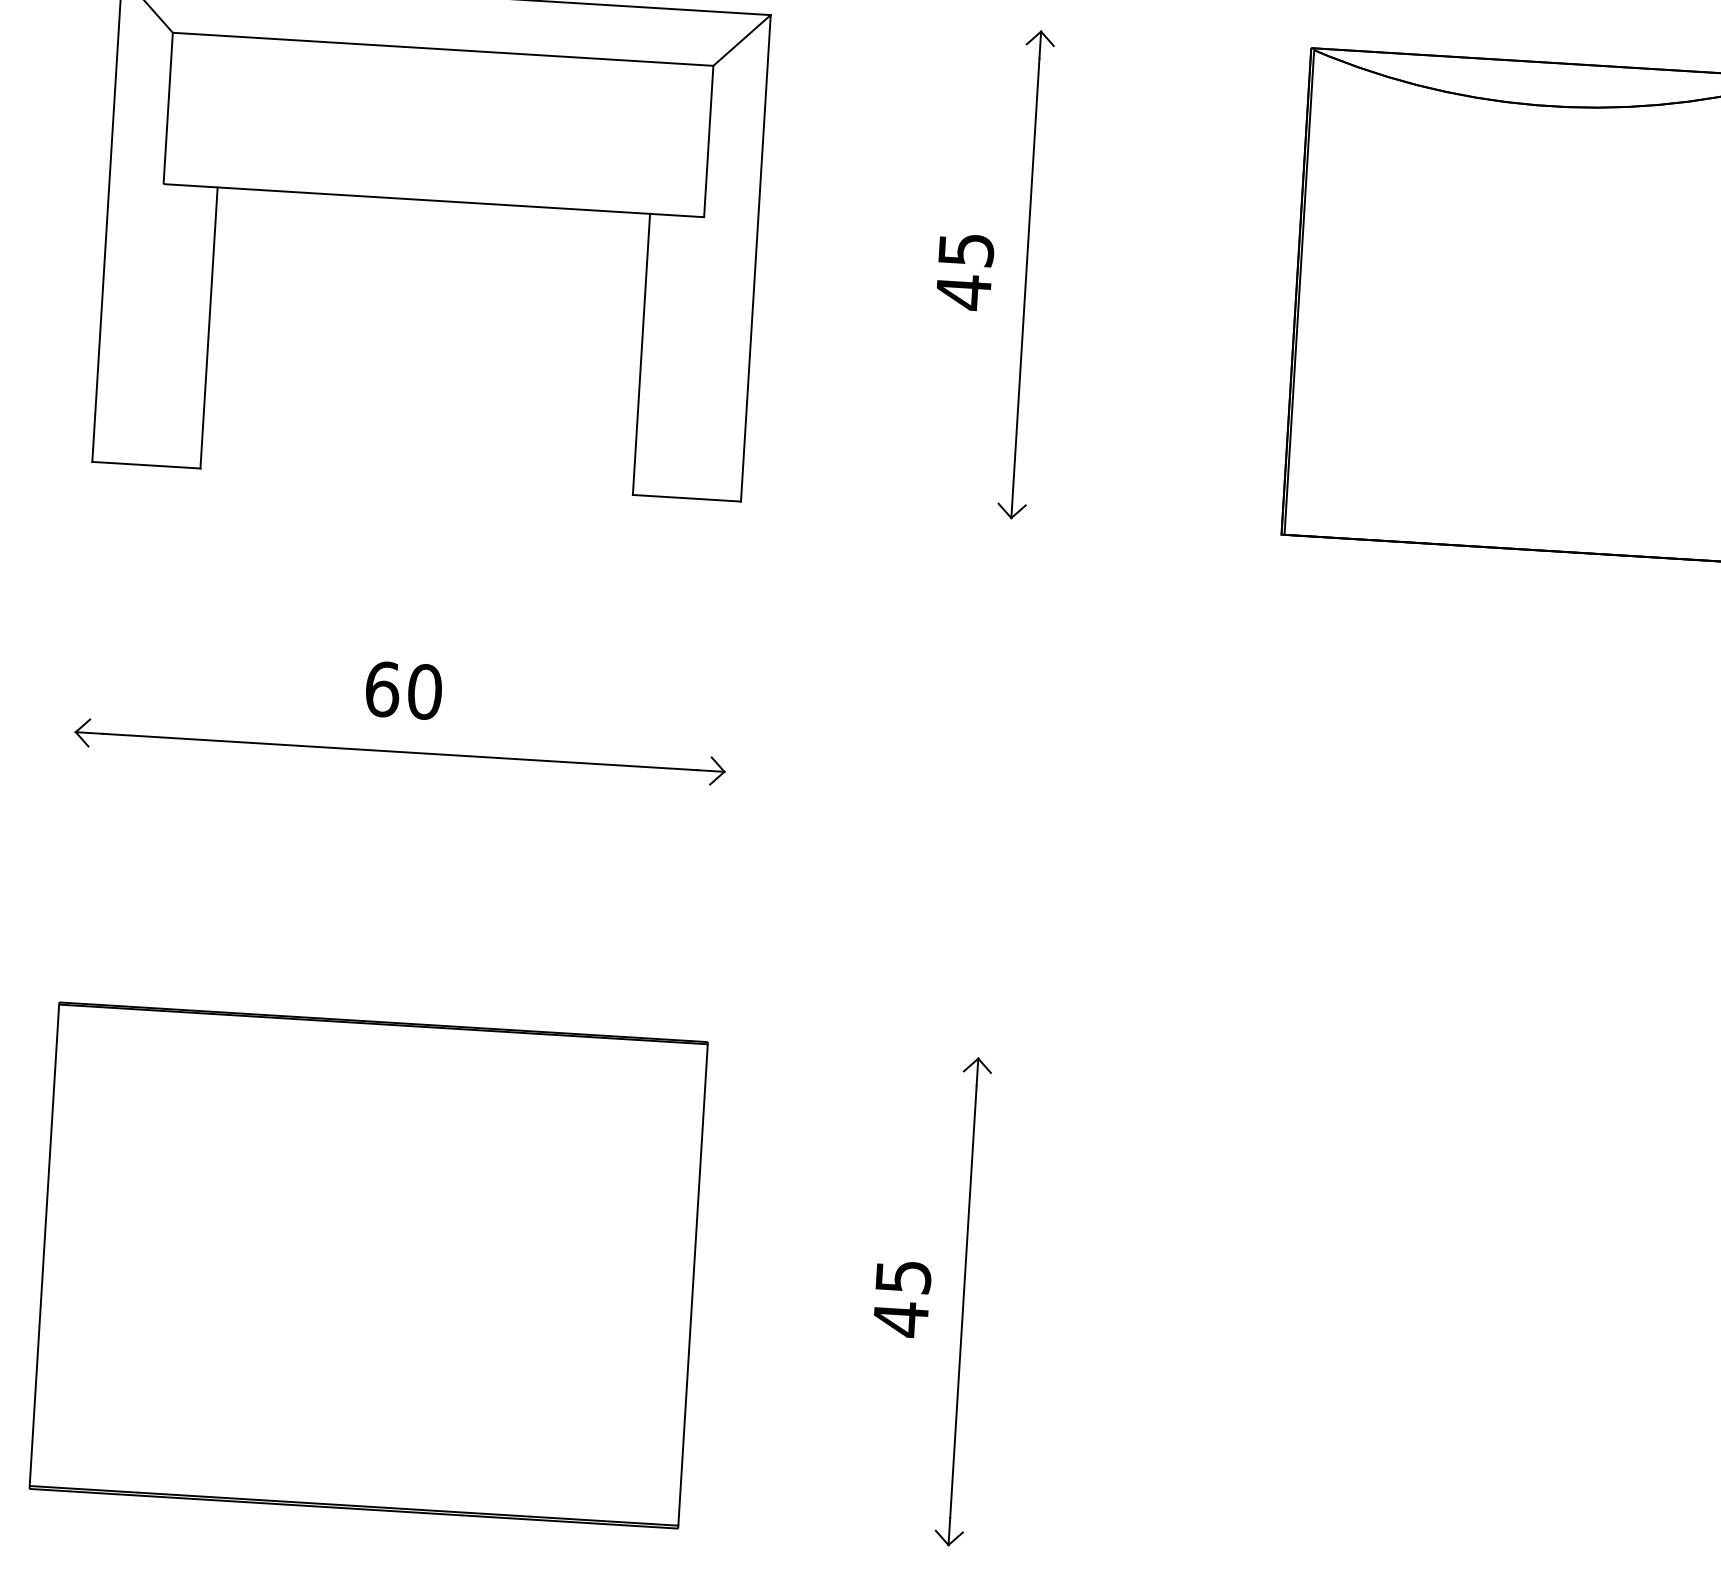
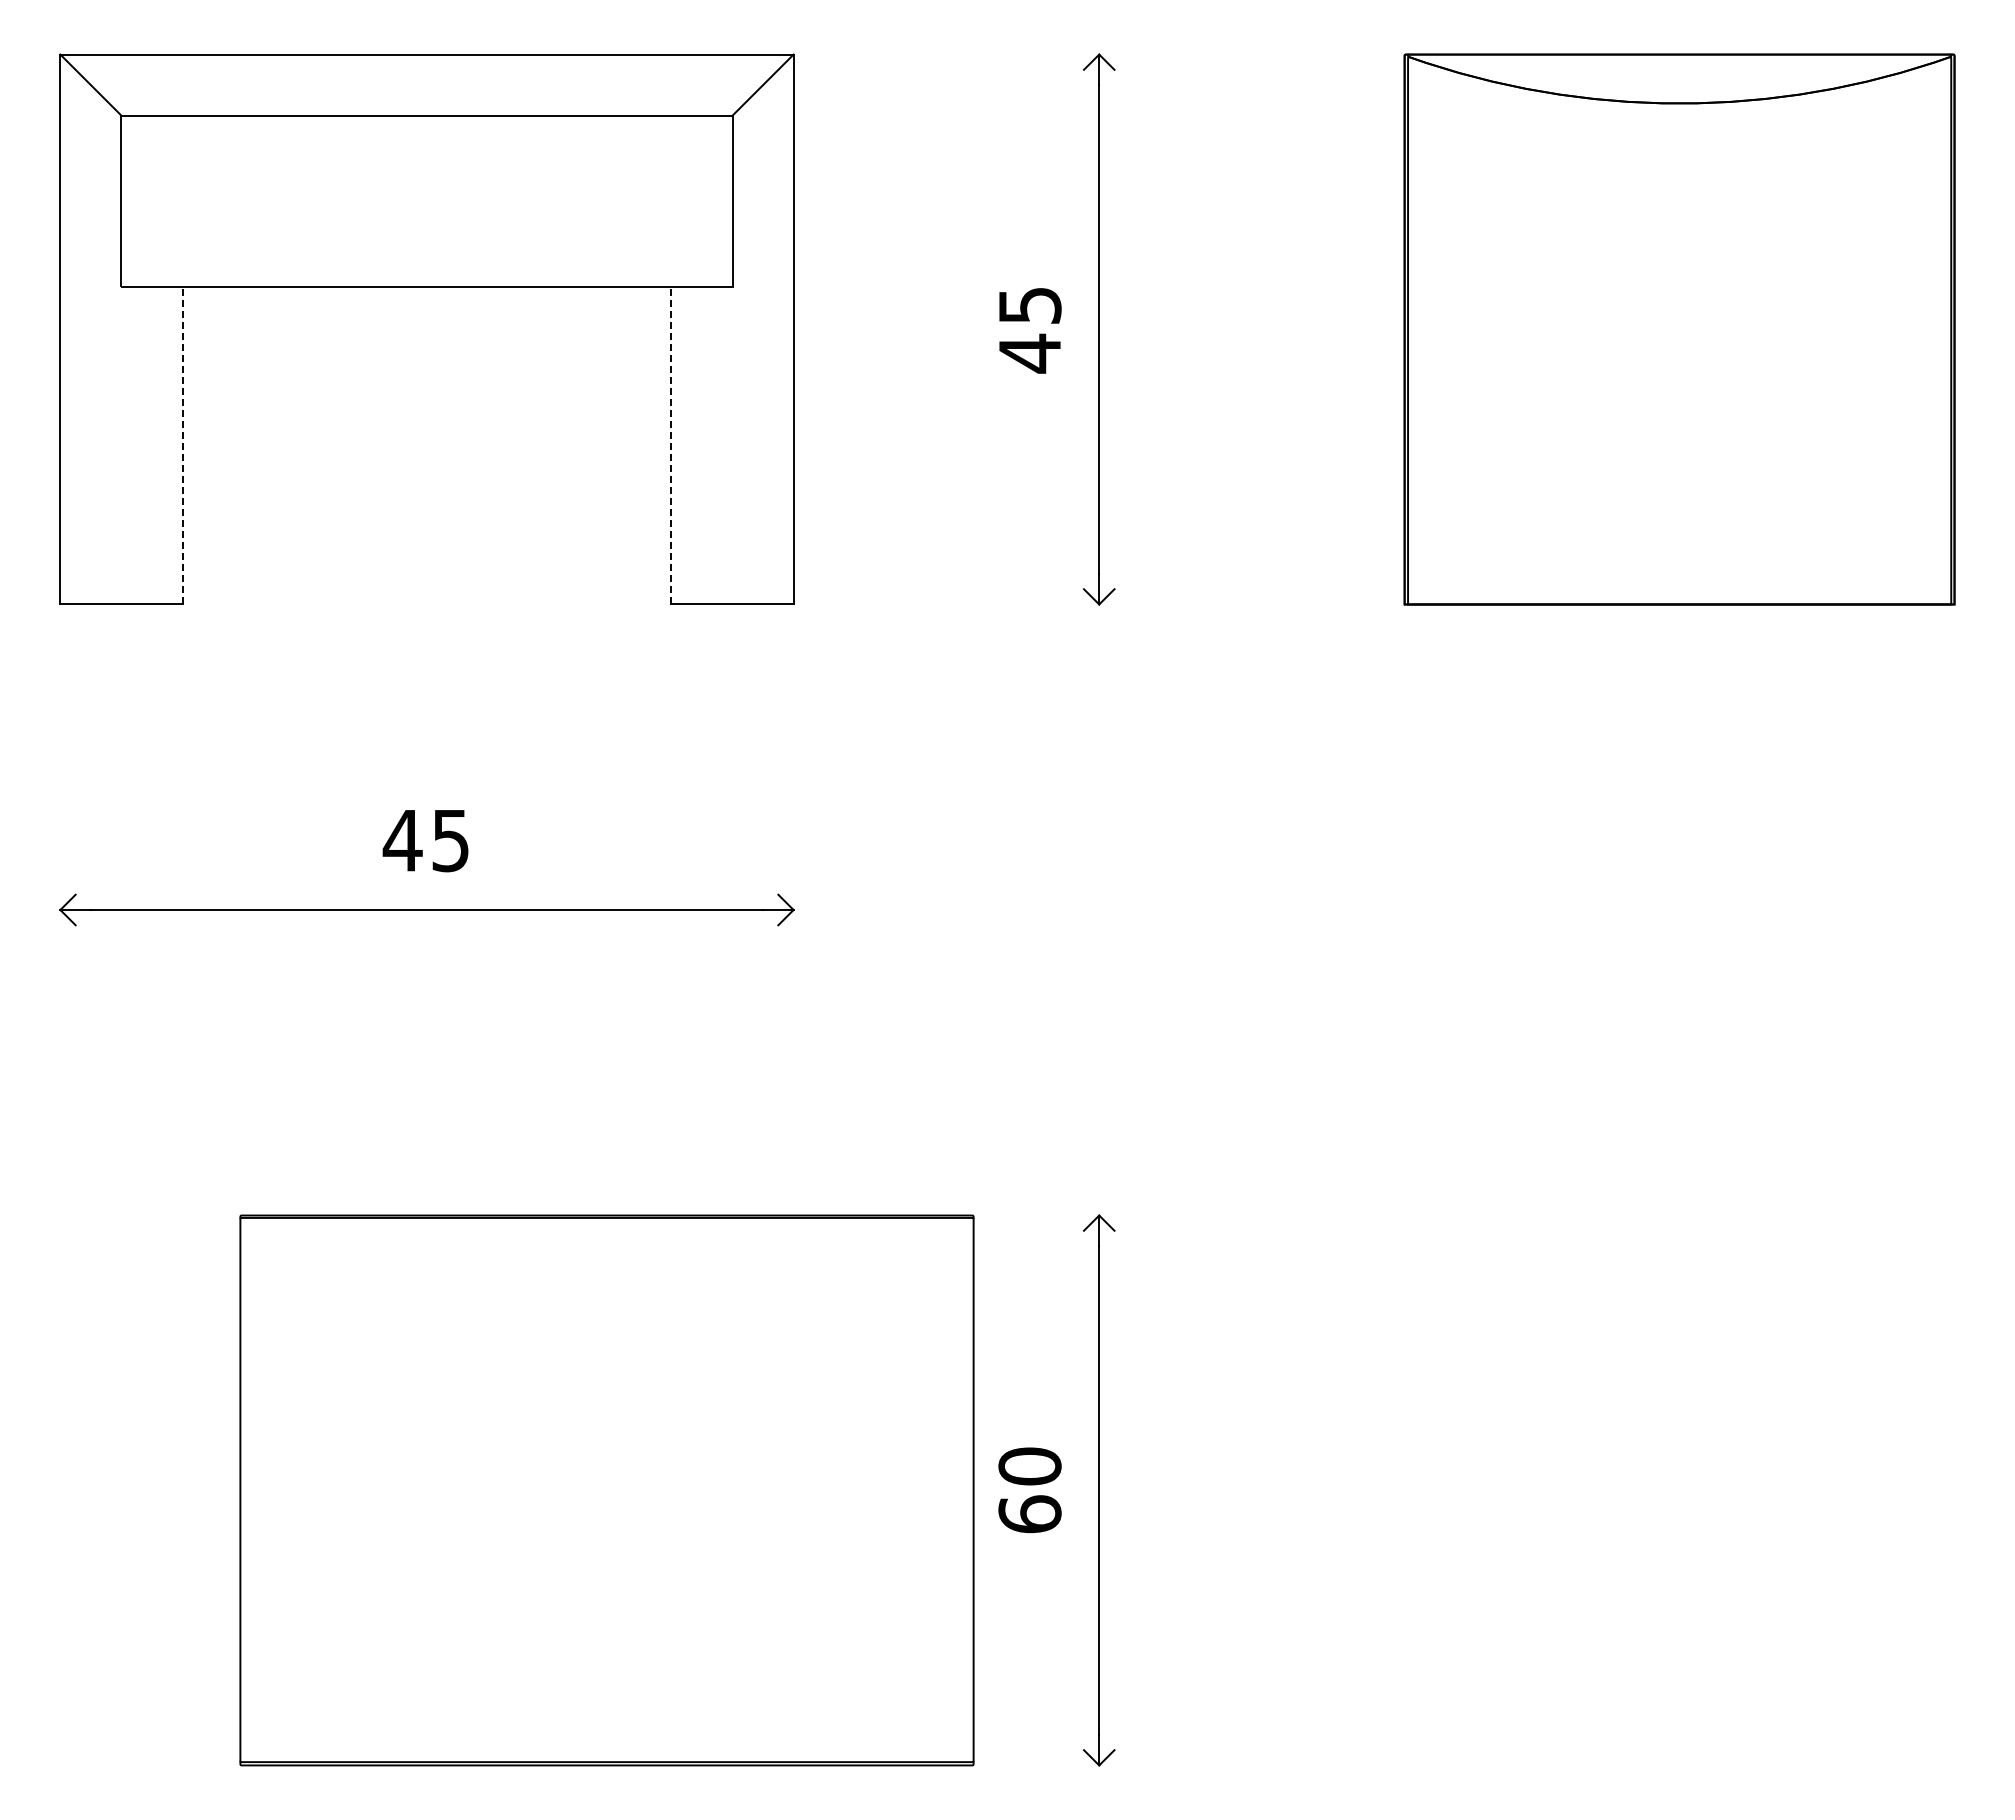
line: (208, 327) -> (182, 445), solid -> dashed
line: (641, 354) -> (671, 445), solid -> dashed
text: (402, 690) -> (425, 840), 60 -> 45
part: (368, 1265) -> (606, 1490), moved
text: (901, 1298) -> (1029, 1490), 45 -> 60

